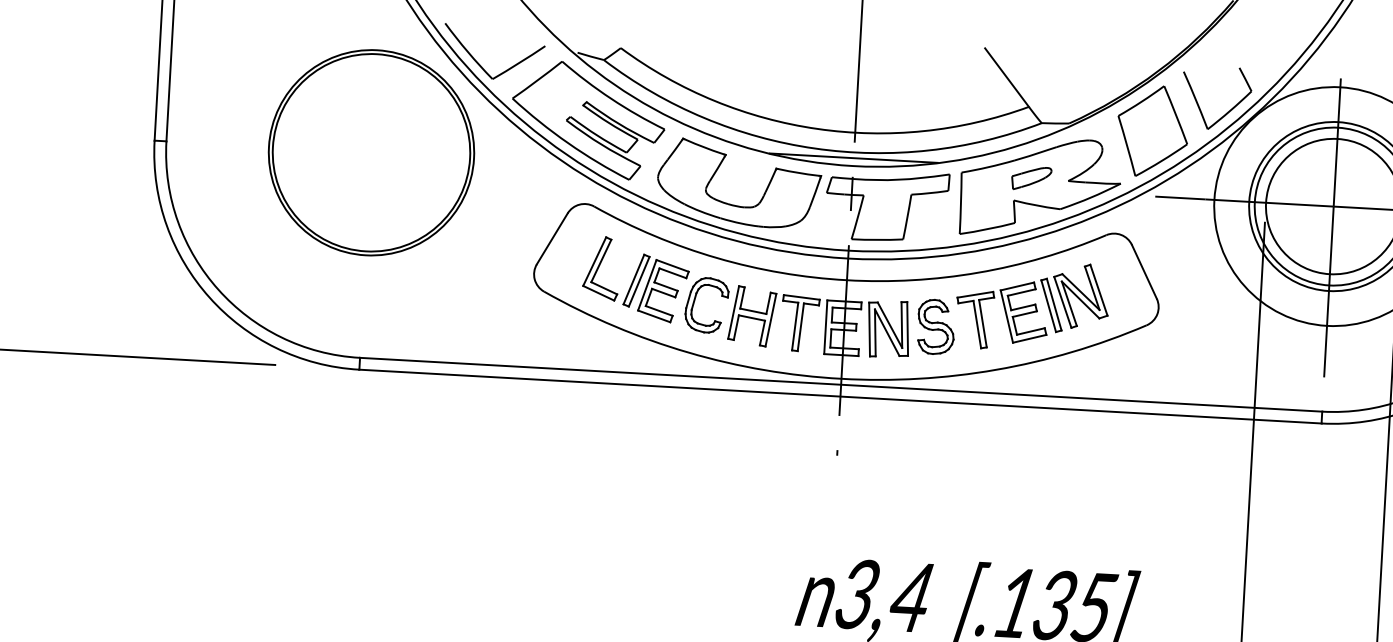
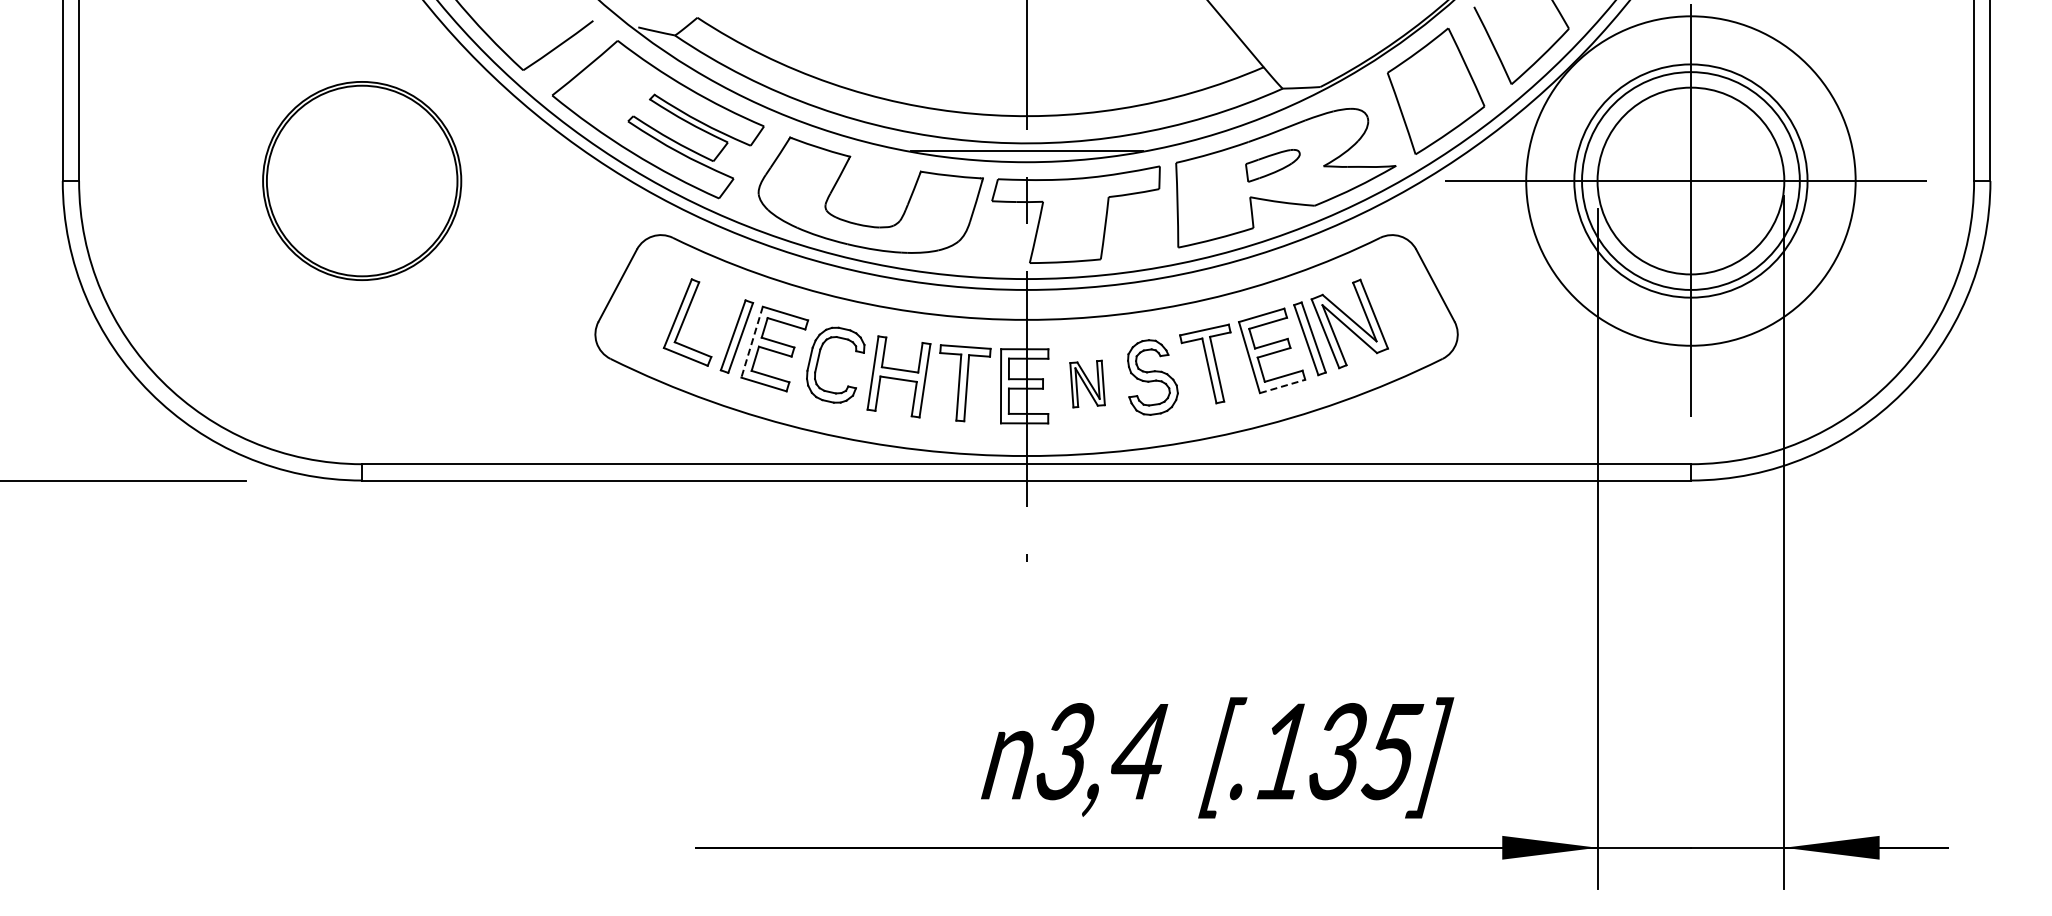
part: (370, 152) -> (361, 180), size x0.7
line: (646, 285) -> (751, 342), solid -> dashed
part: (888, 328) -> (1087, 383), size x0.6
line: (1029, 338) -> (1282, 386), solid -> dashed

